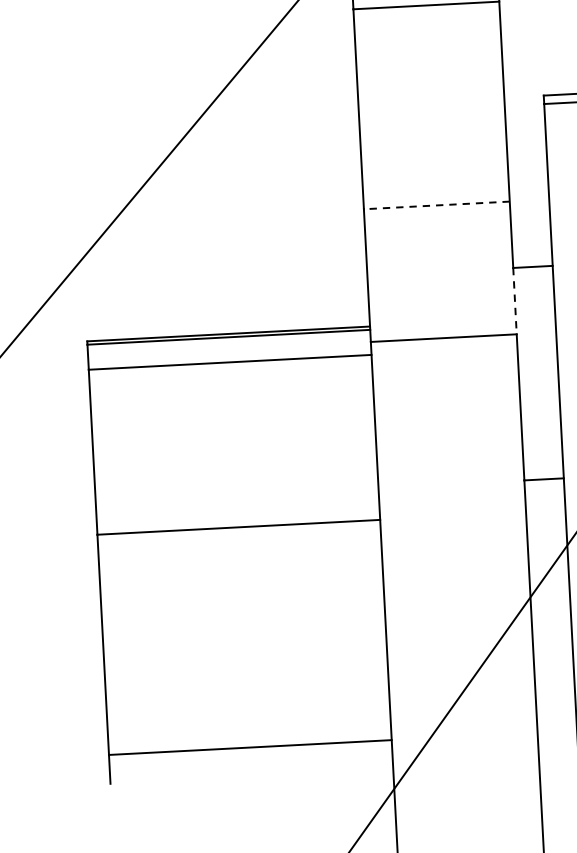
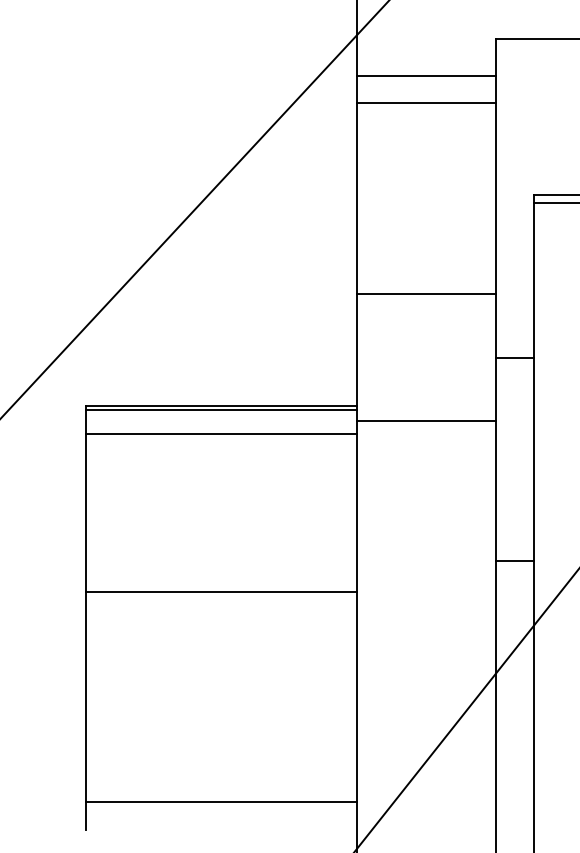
line: (436, 205) -> (426, 294), dashed -> solid
line: (515, 301) -> (496, 389), dashed -> solid

